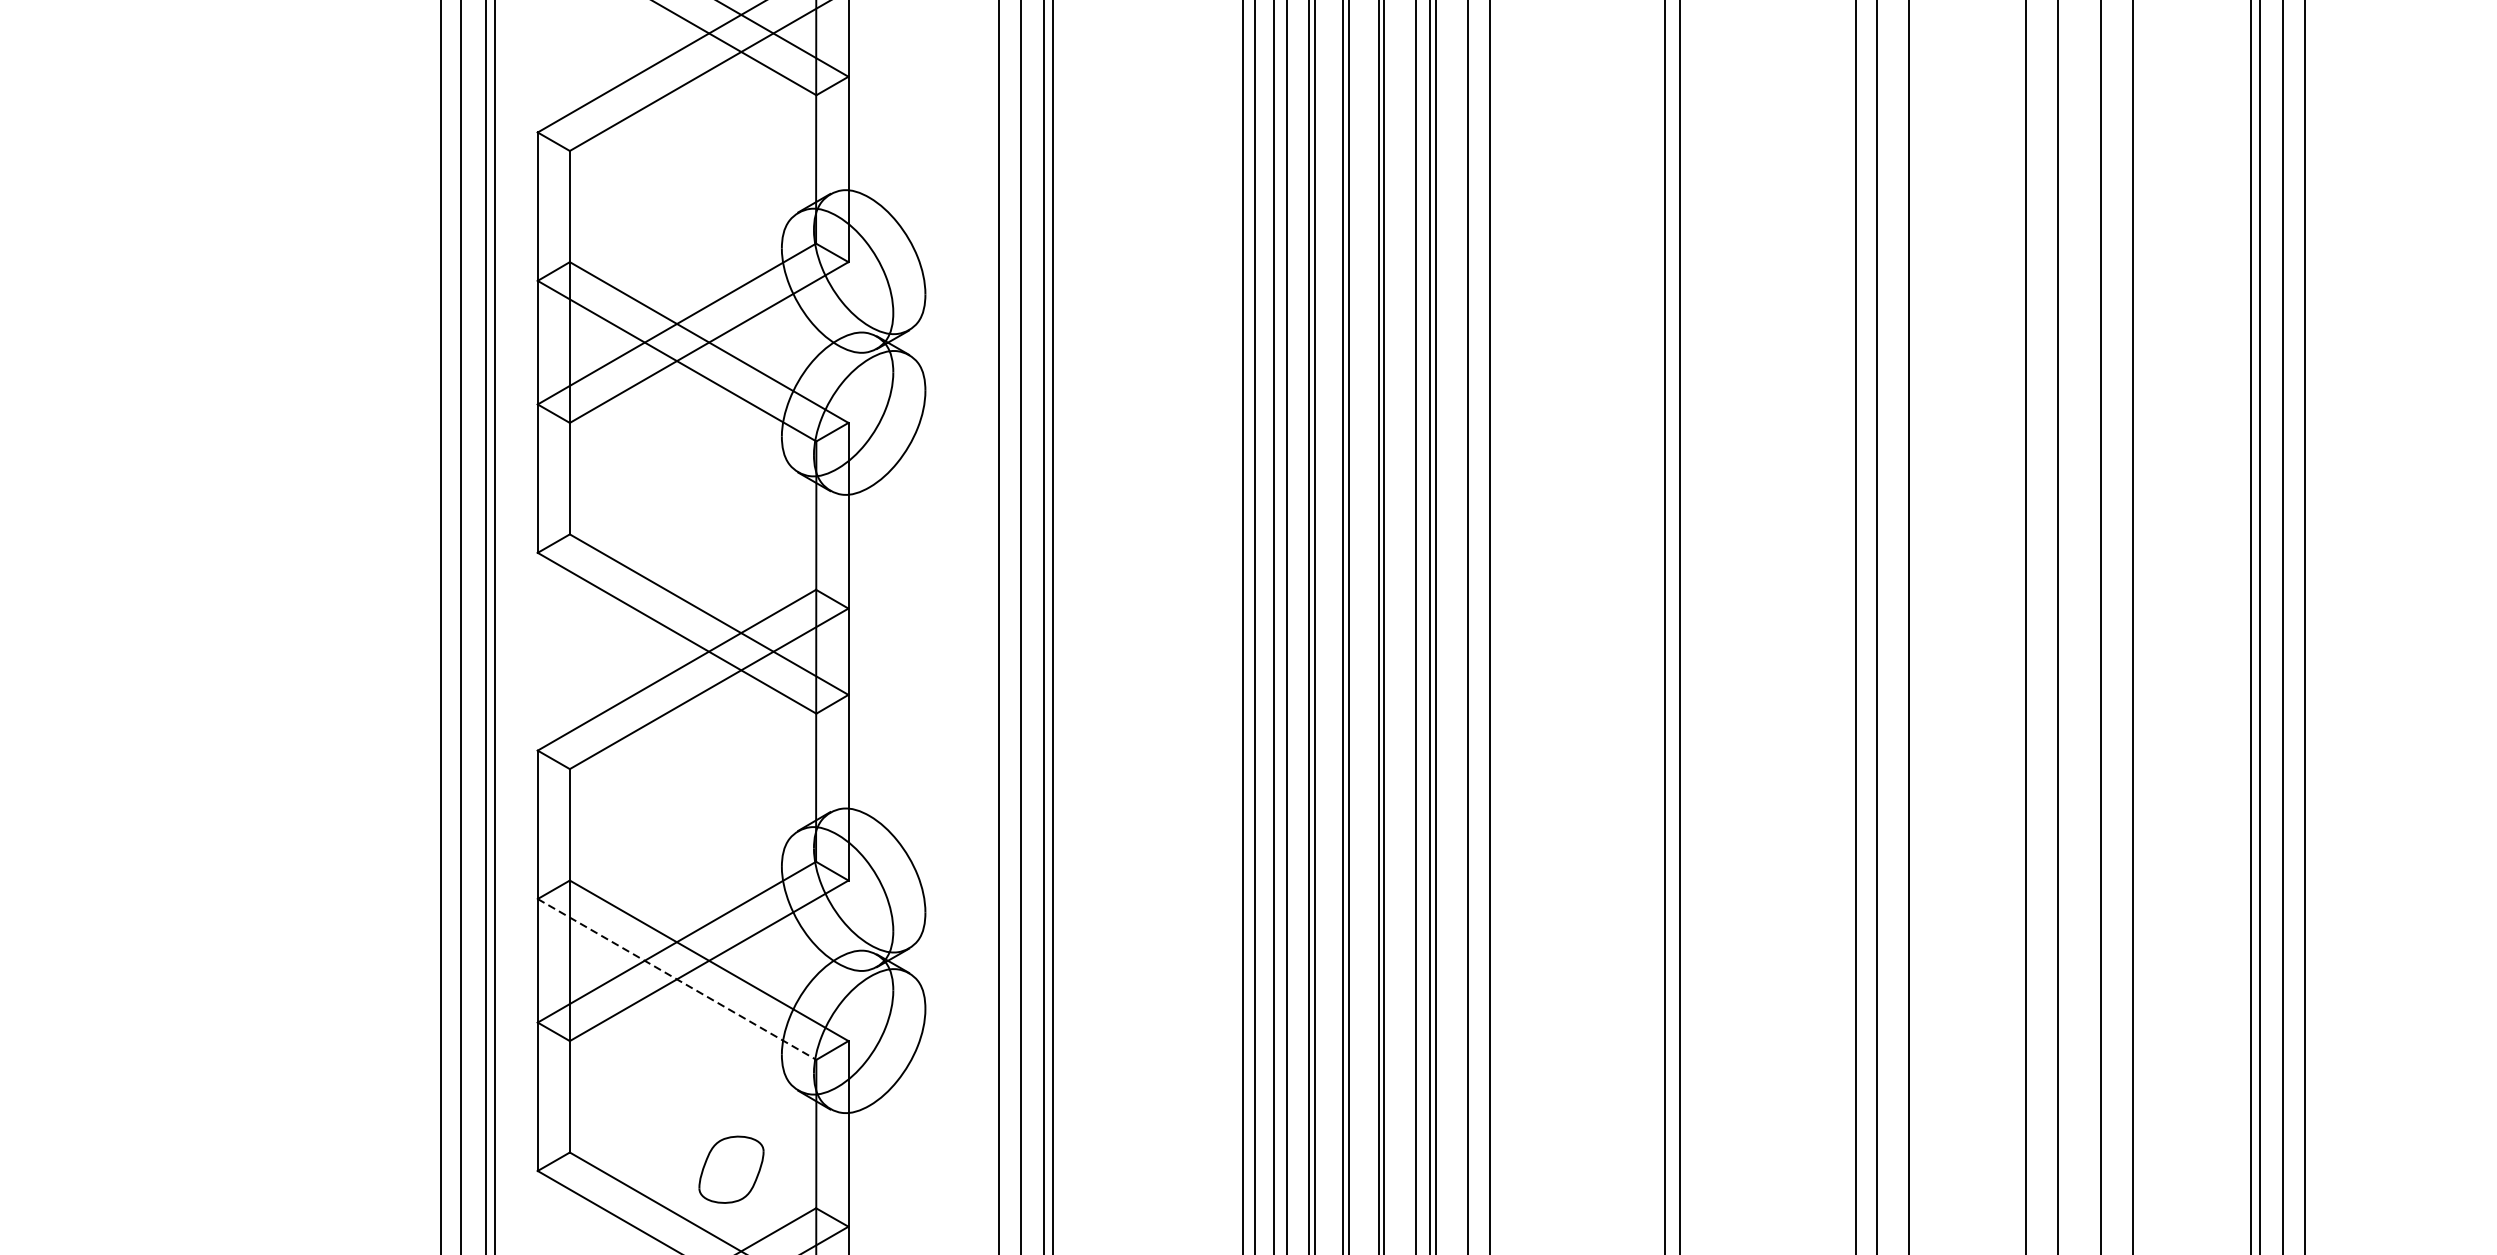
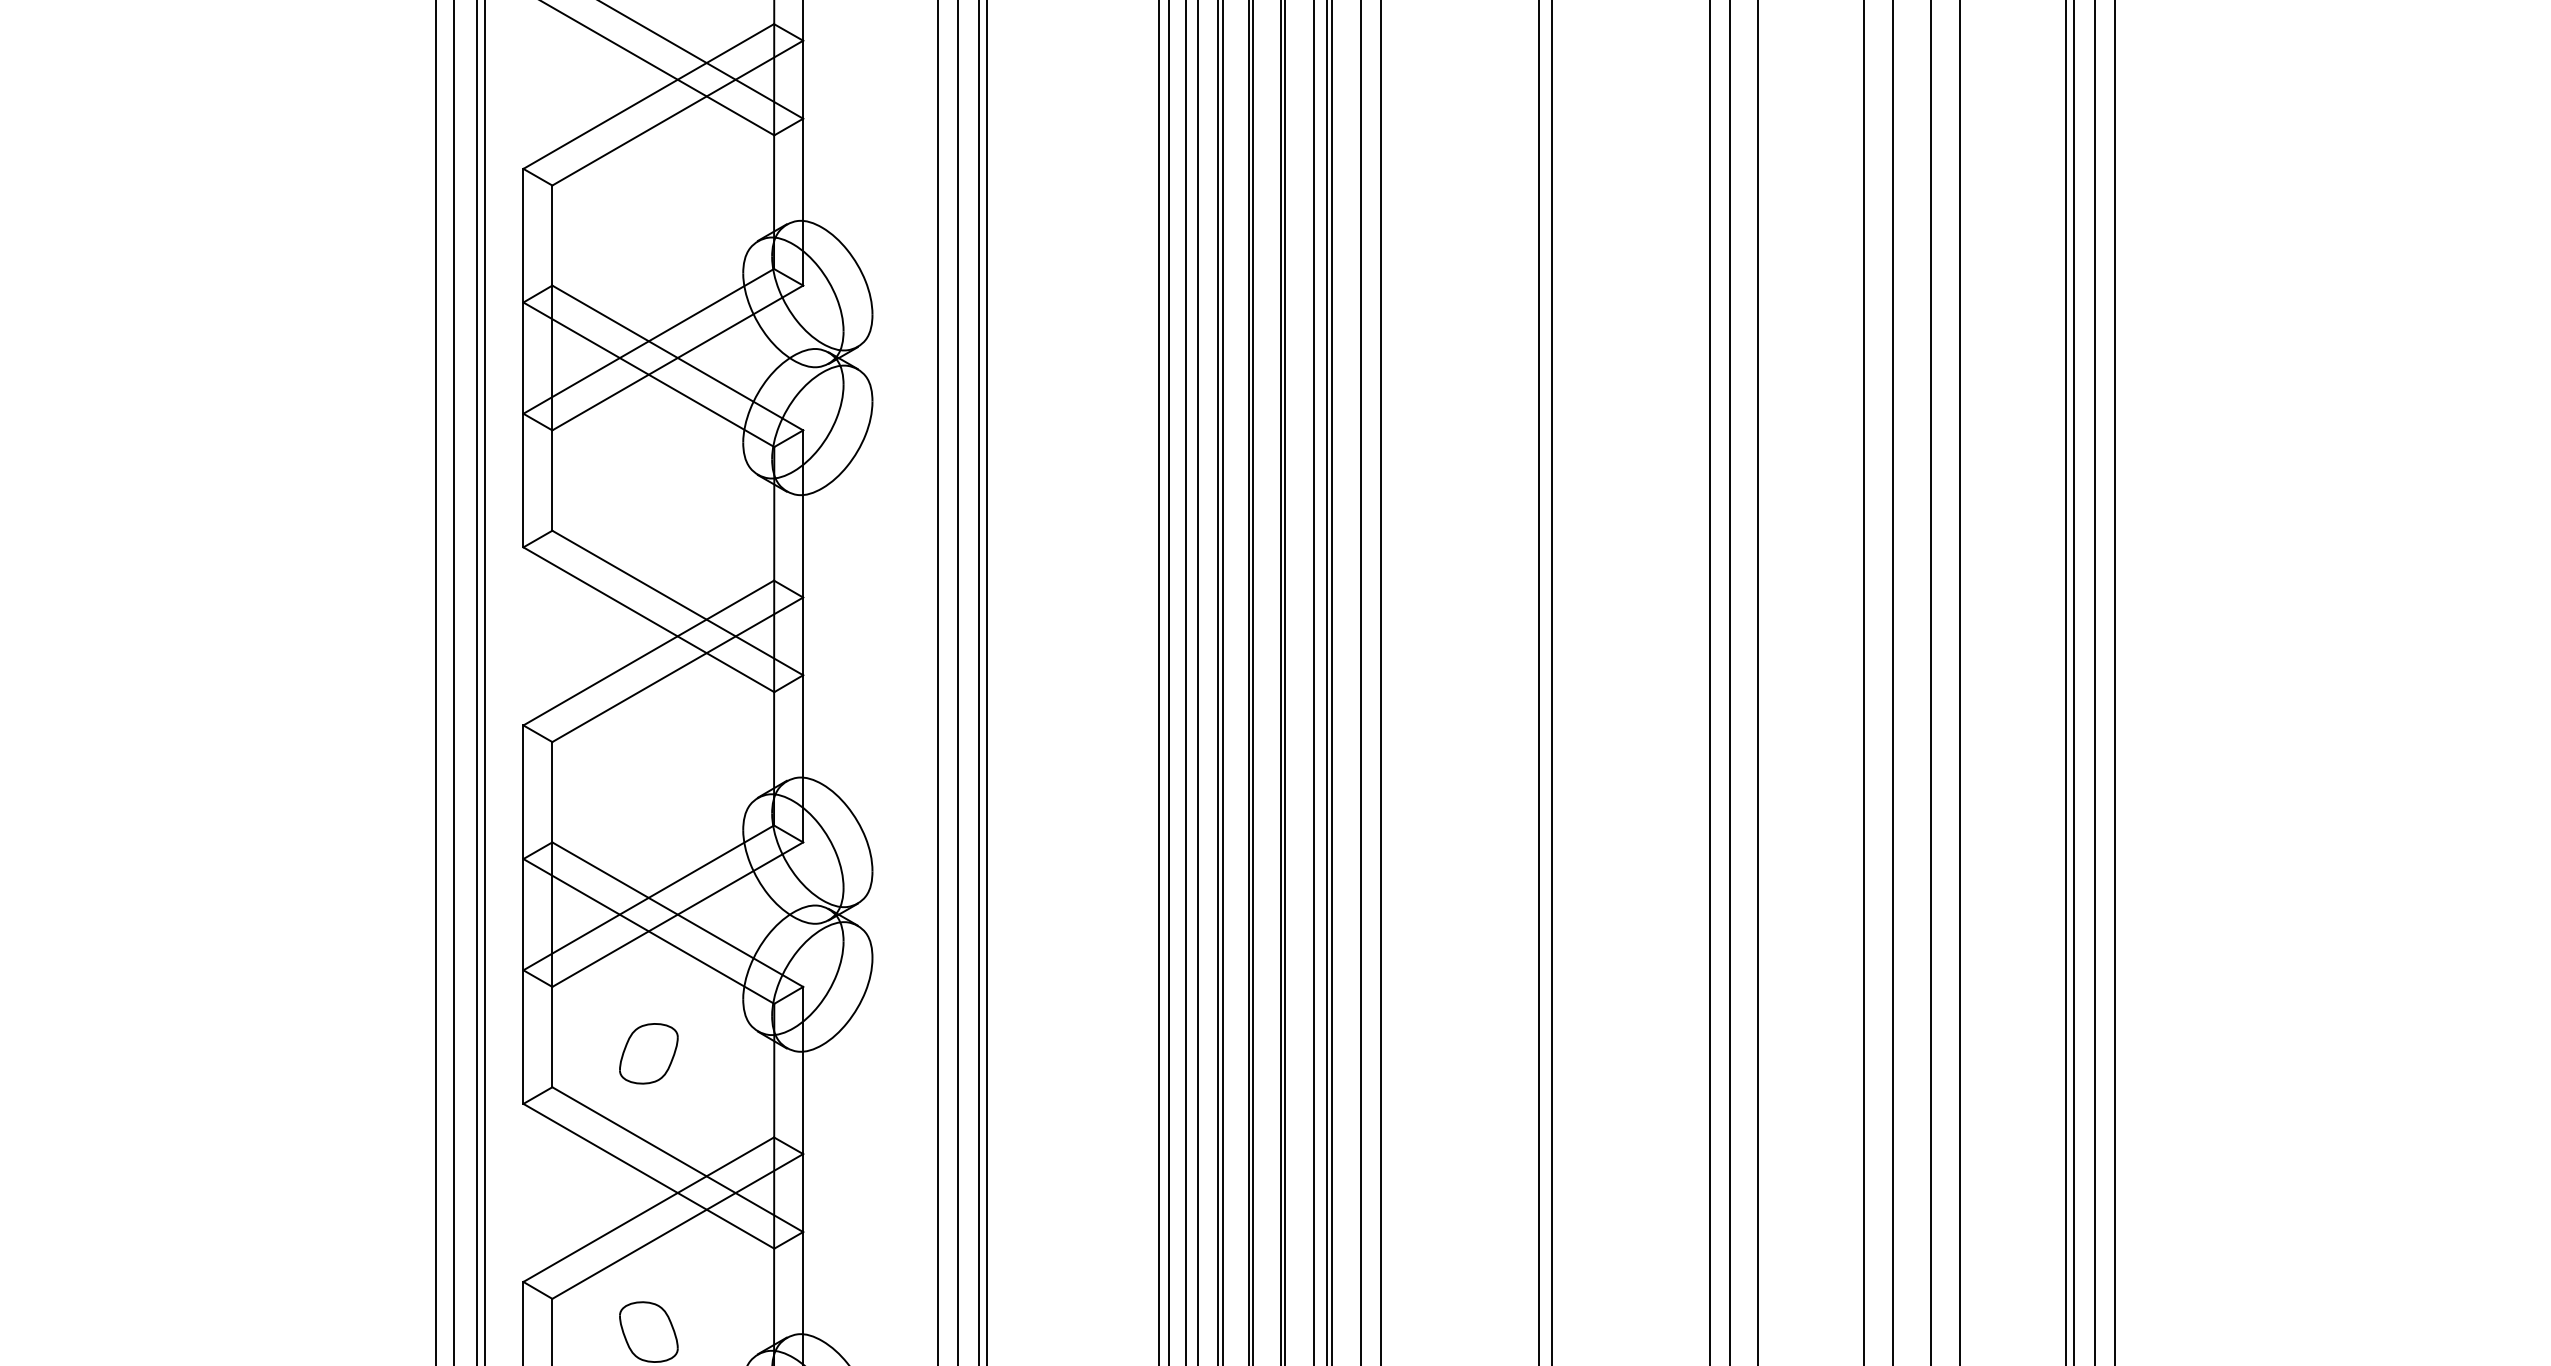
line: (676, 979) -> (648, 931), dashed -> solid
part: (731, 1169) -> (648, 1053), moved

